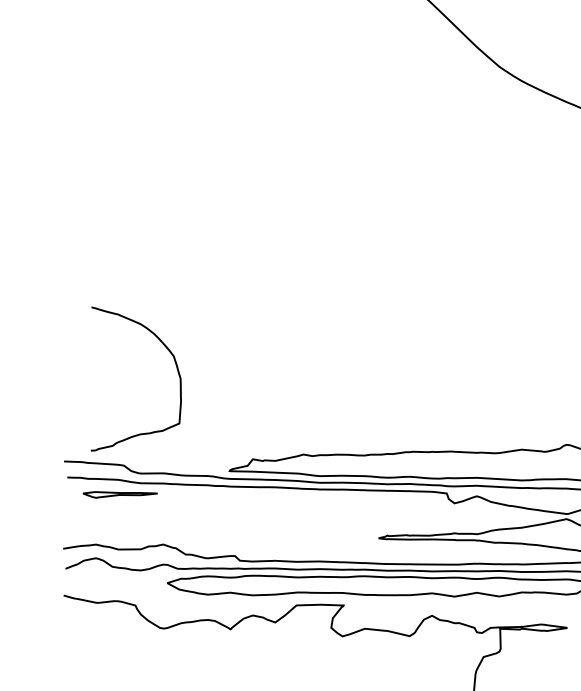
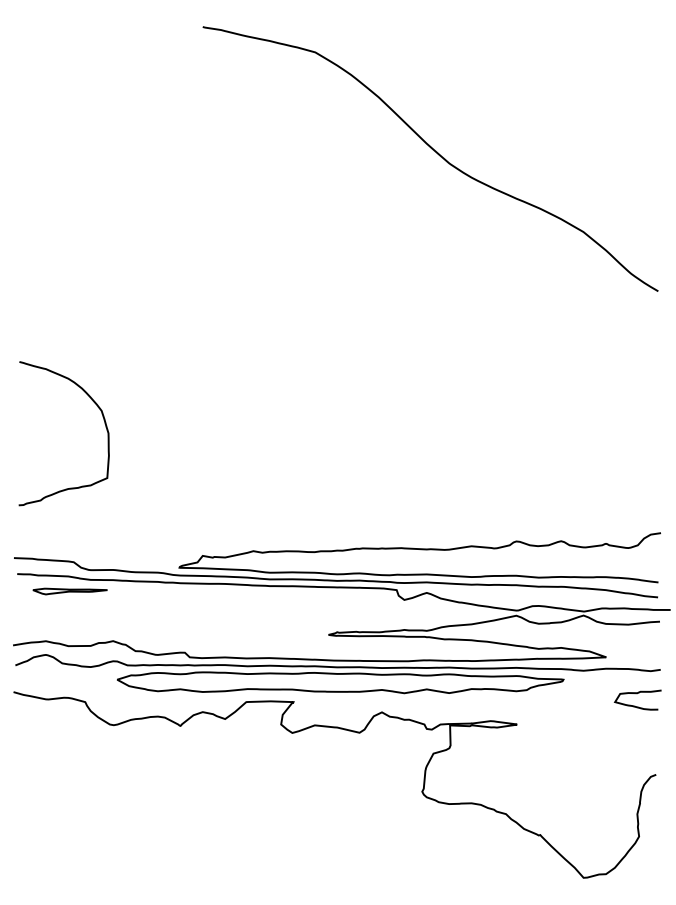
curve: (175, 365) -> (103, 420), moved

